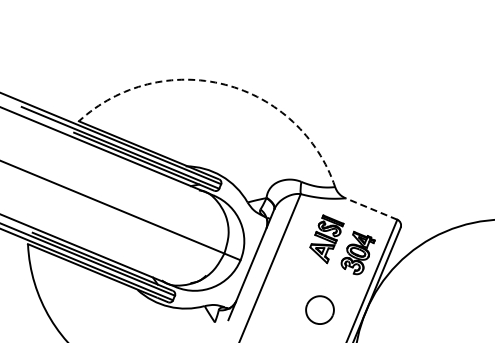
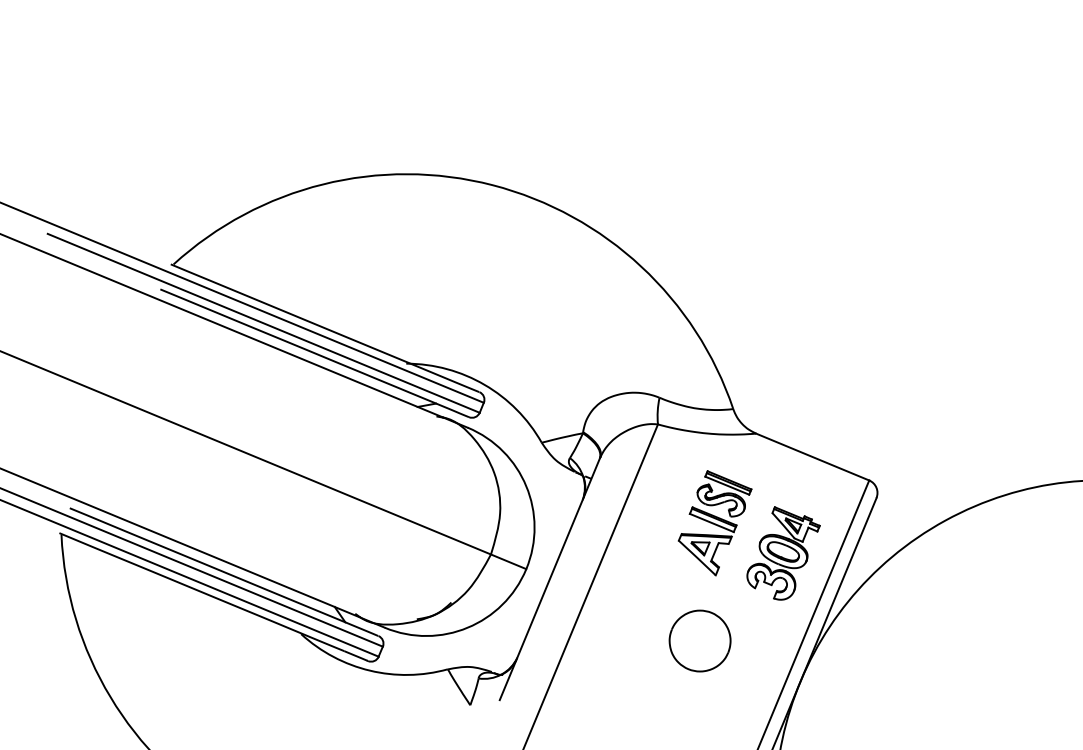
arc: (225, 84) -> (493, 184), dashed -> solid
line: (371, 209) -> (812, 458), dashed -> solid
part: (319, 309) -> (698, 639), moved

